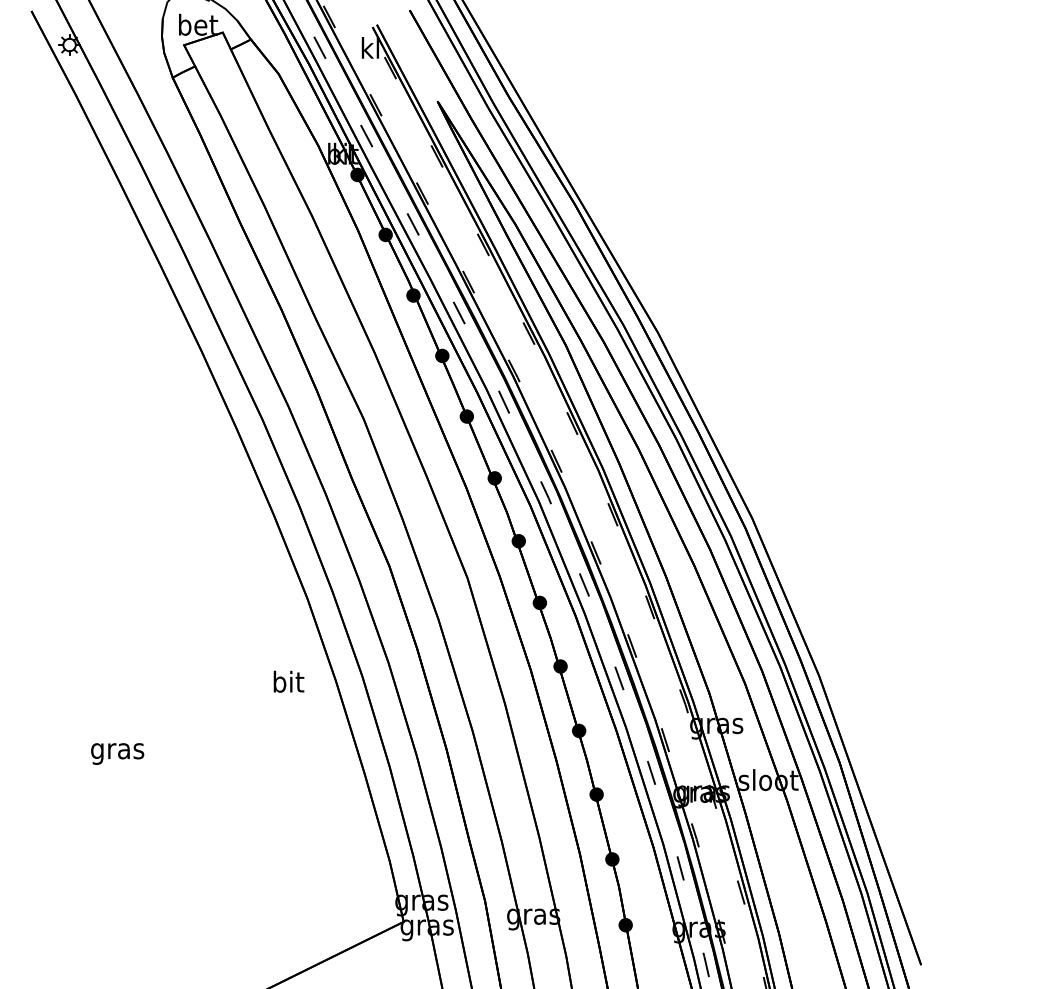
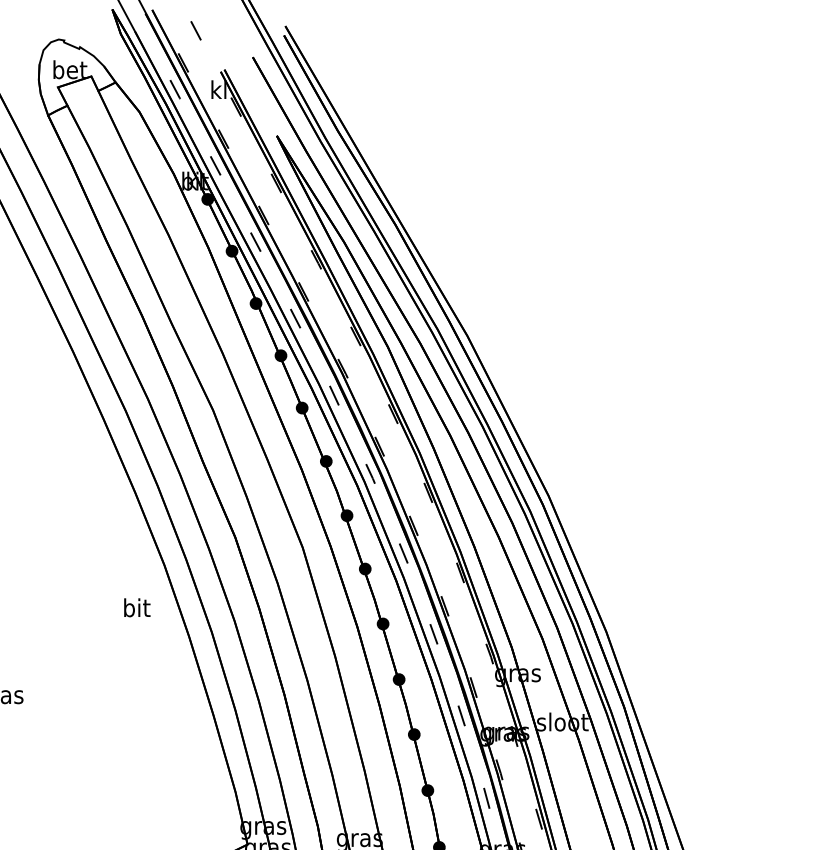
text: (288, 681) -> (136, 607), moved

